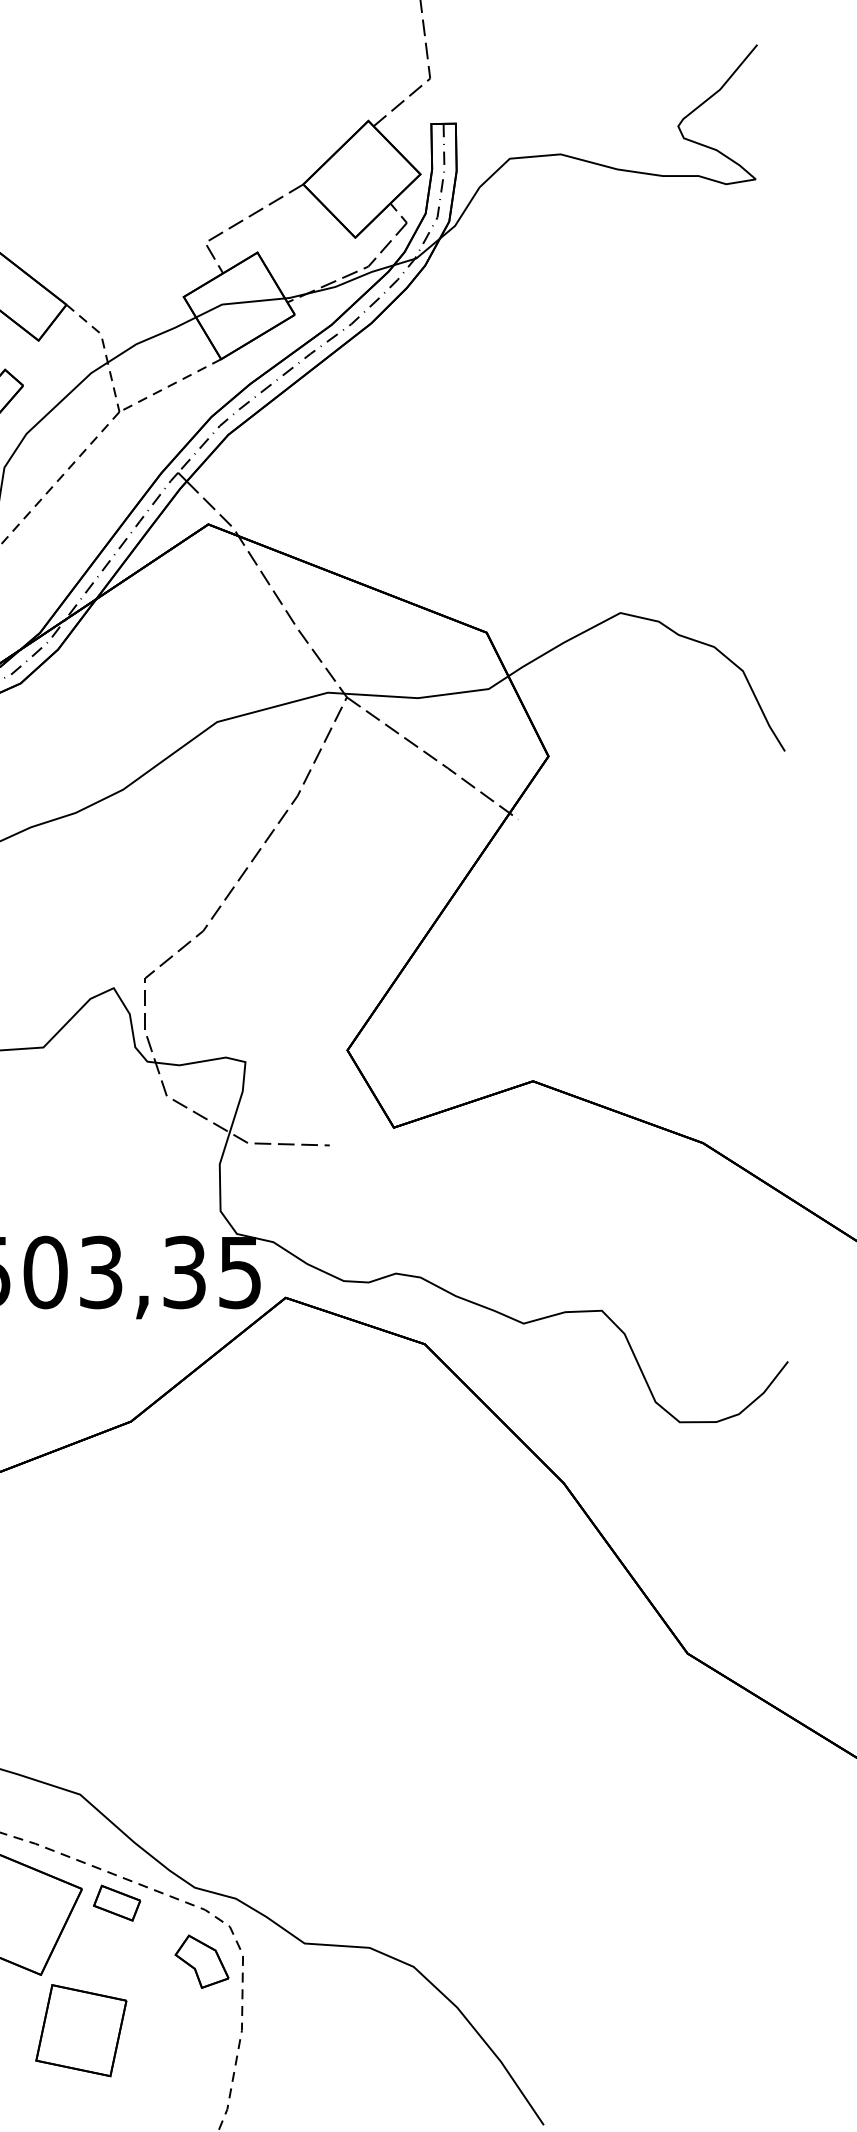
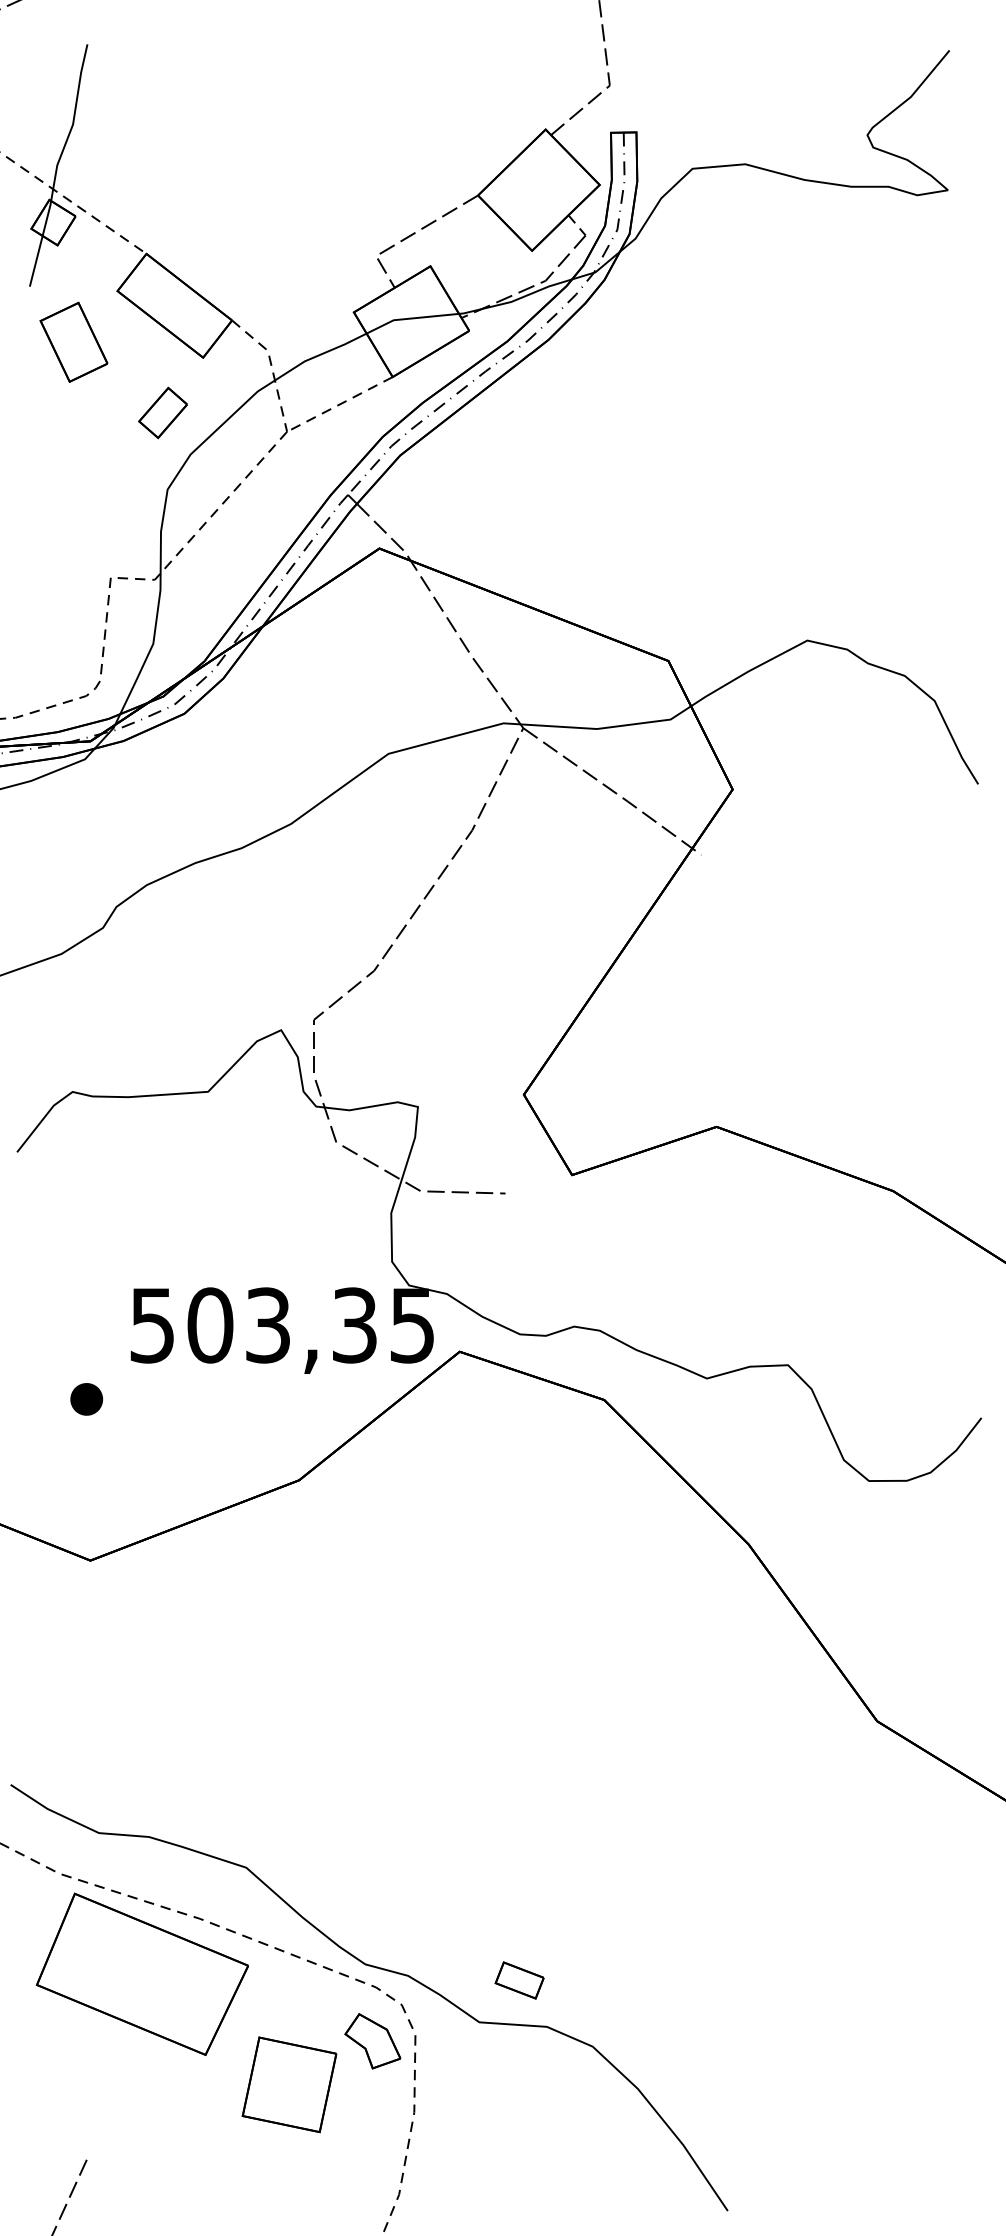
part: (116, 1903) -> (519, 1980), moved
part: (81, 2030) -> (289, 2084), moved

